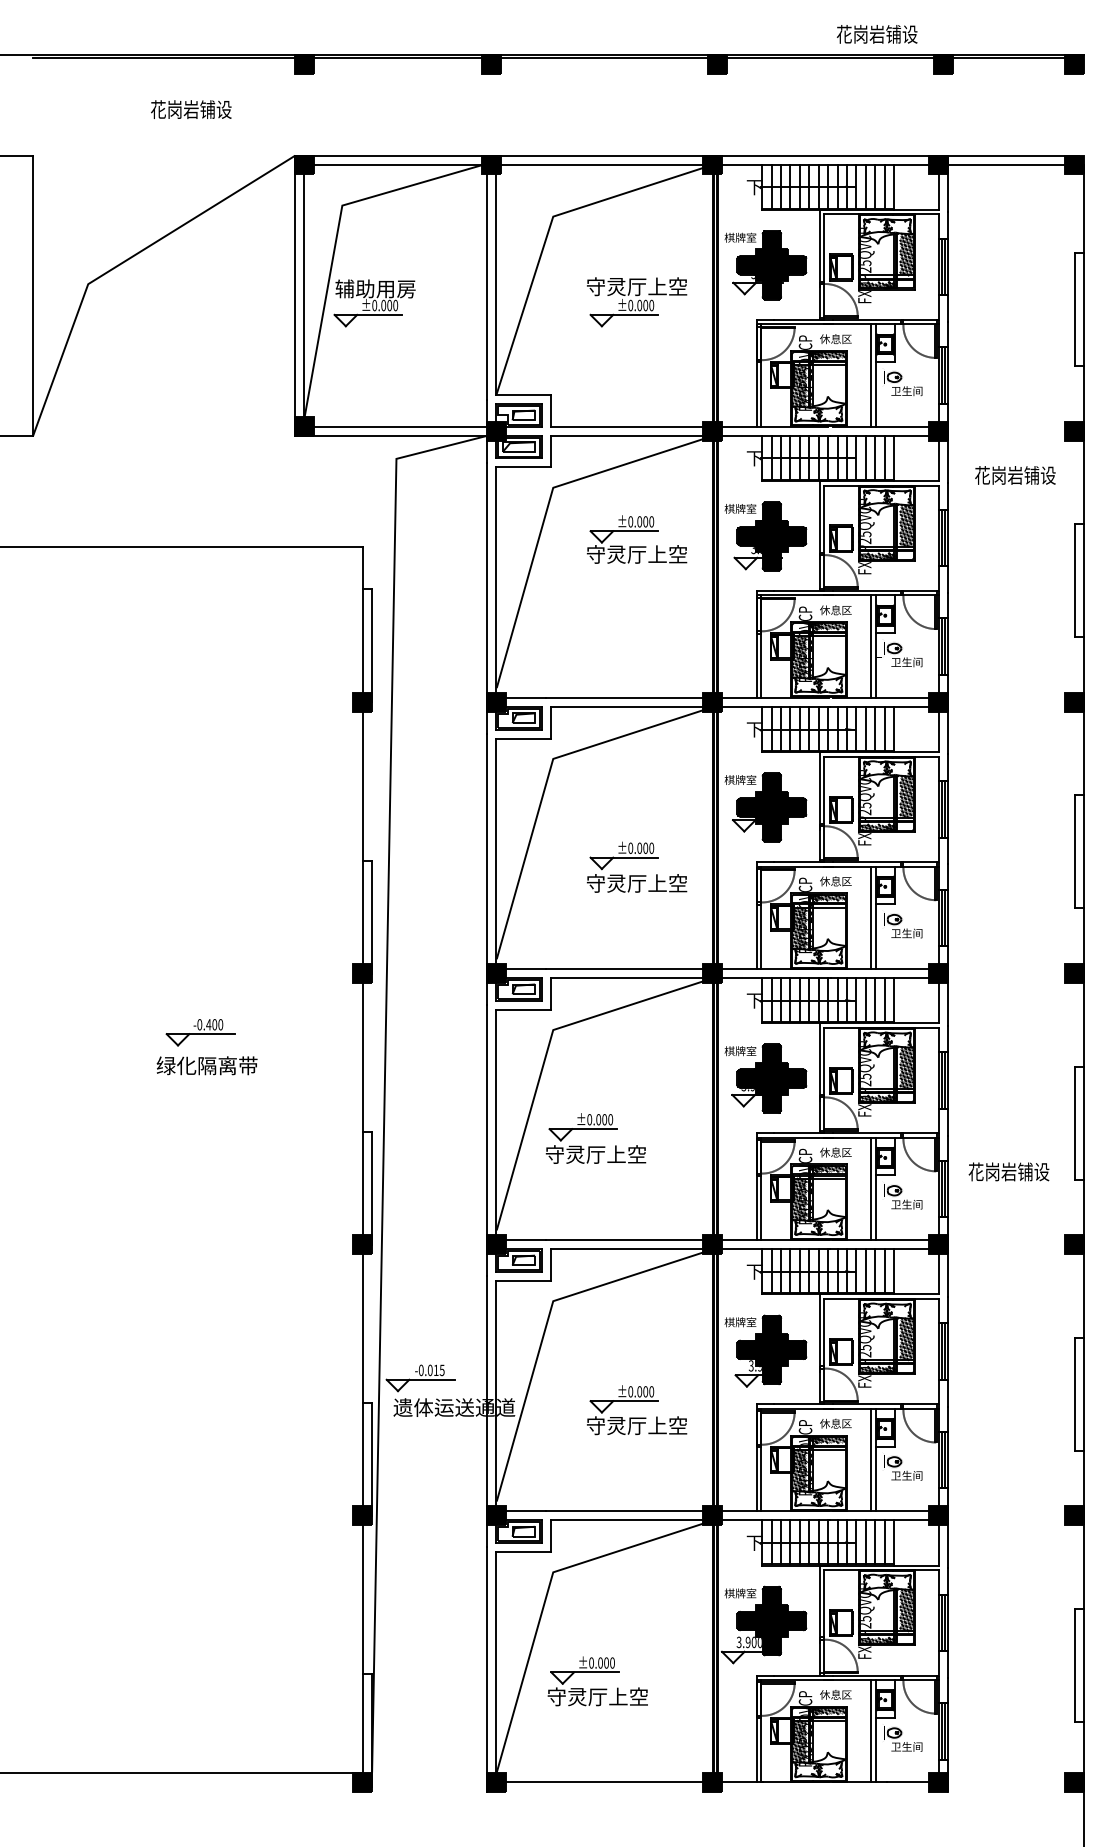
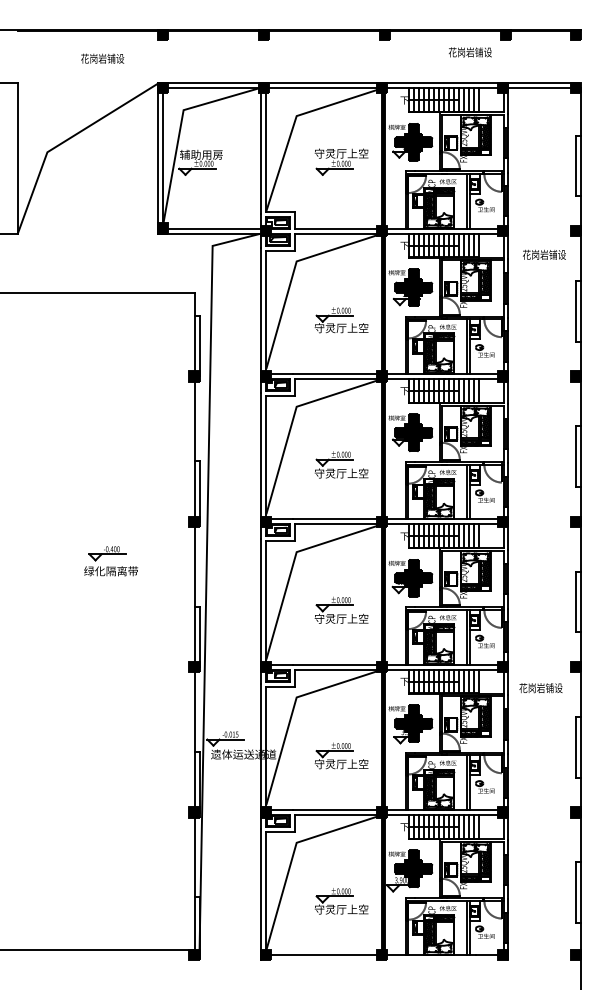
text: (877, 34) -> (470, 52), moved
part: (636, 540) -> (341, 320), moved
part: (595, 1137) -> (341, 609), moved
text: (1008, 1172) -> (540, 688), moved
part: (597, 1681) -> (341, 901), moved

